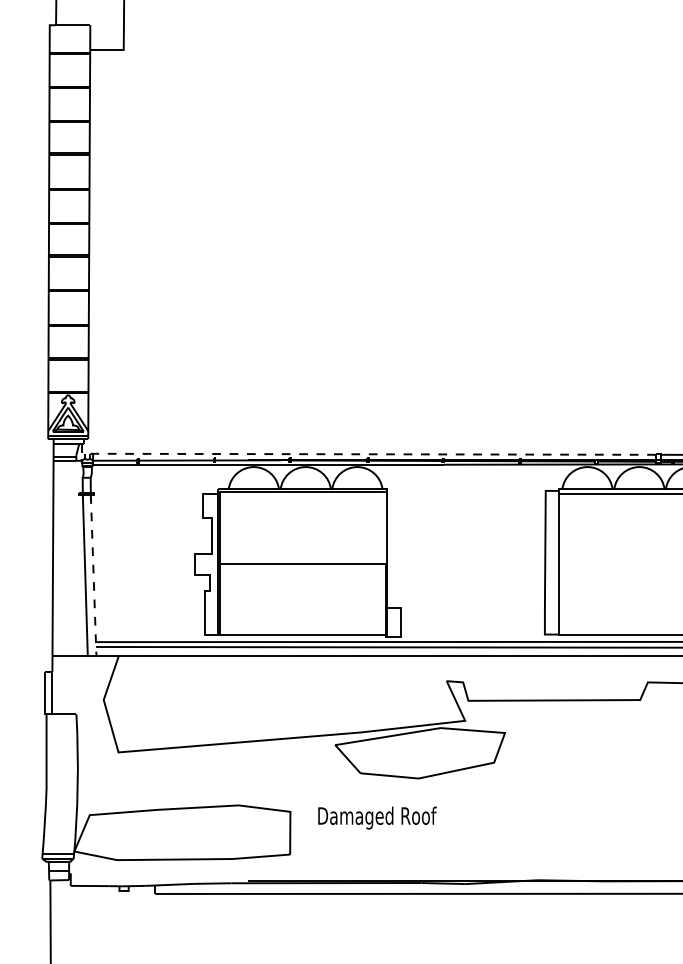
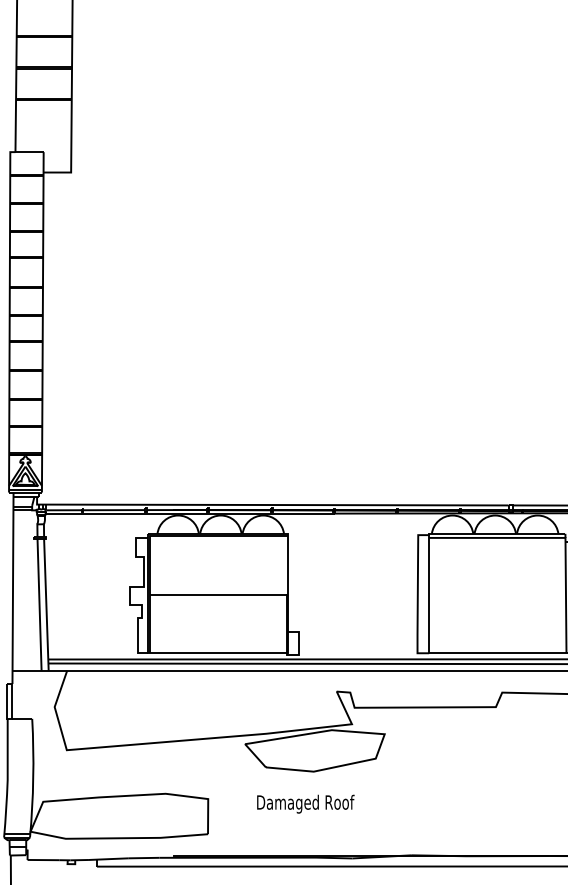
line: (363, 454) -> (268, 505), dashed -> solid
line: (93, 576) -> (46, 605), dashed -> solid
text: (377, 817) -> (305, 803), moved

